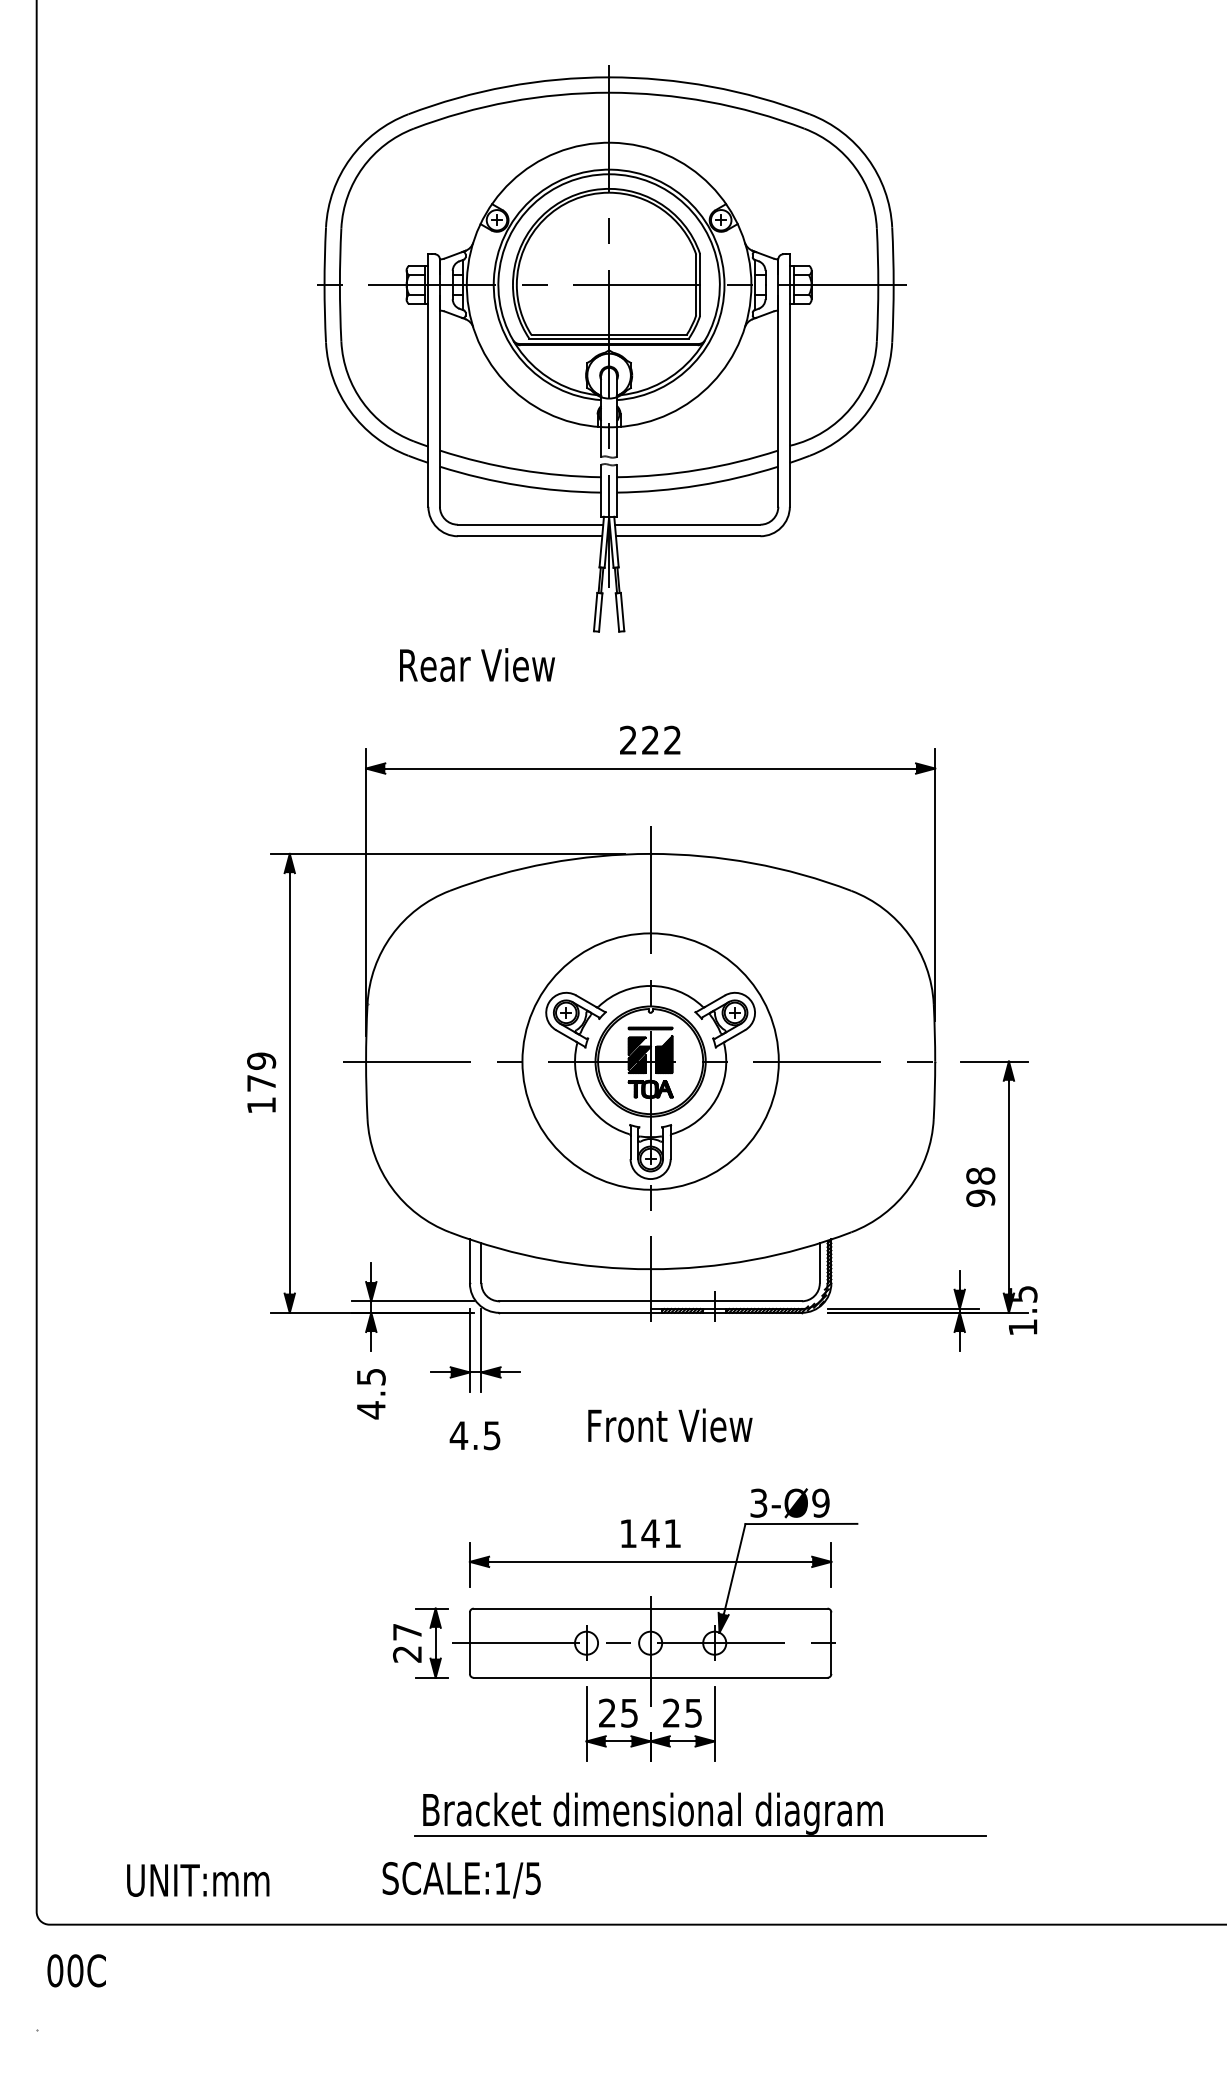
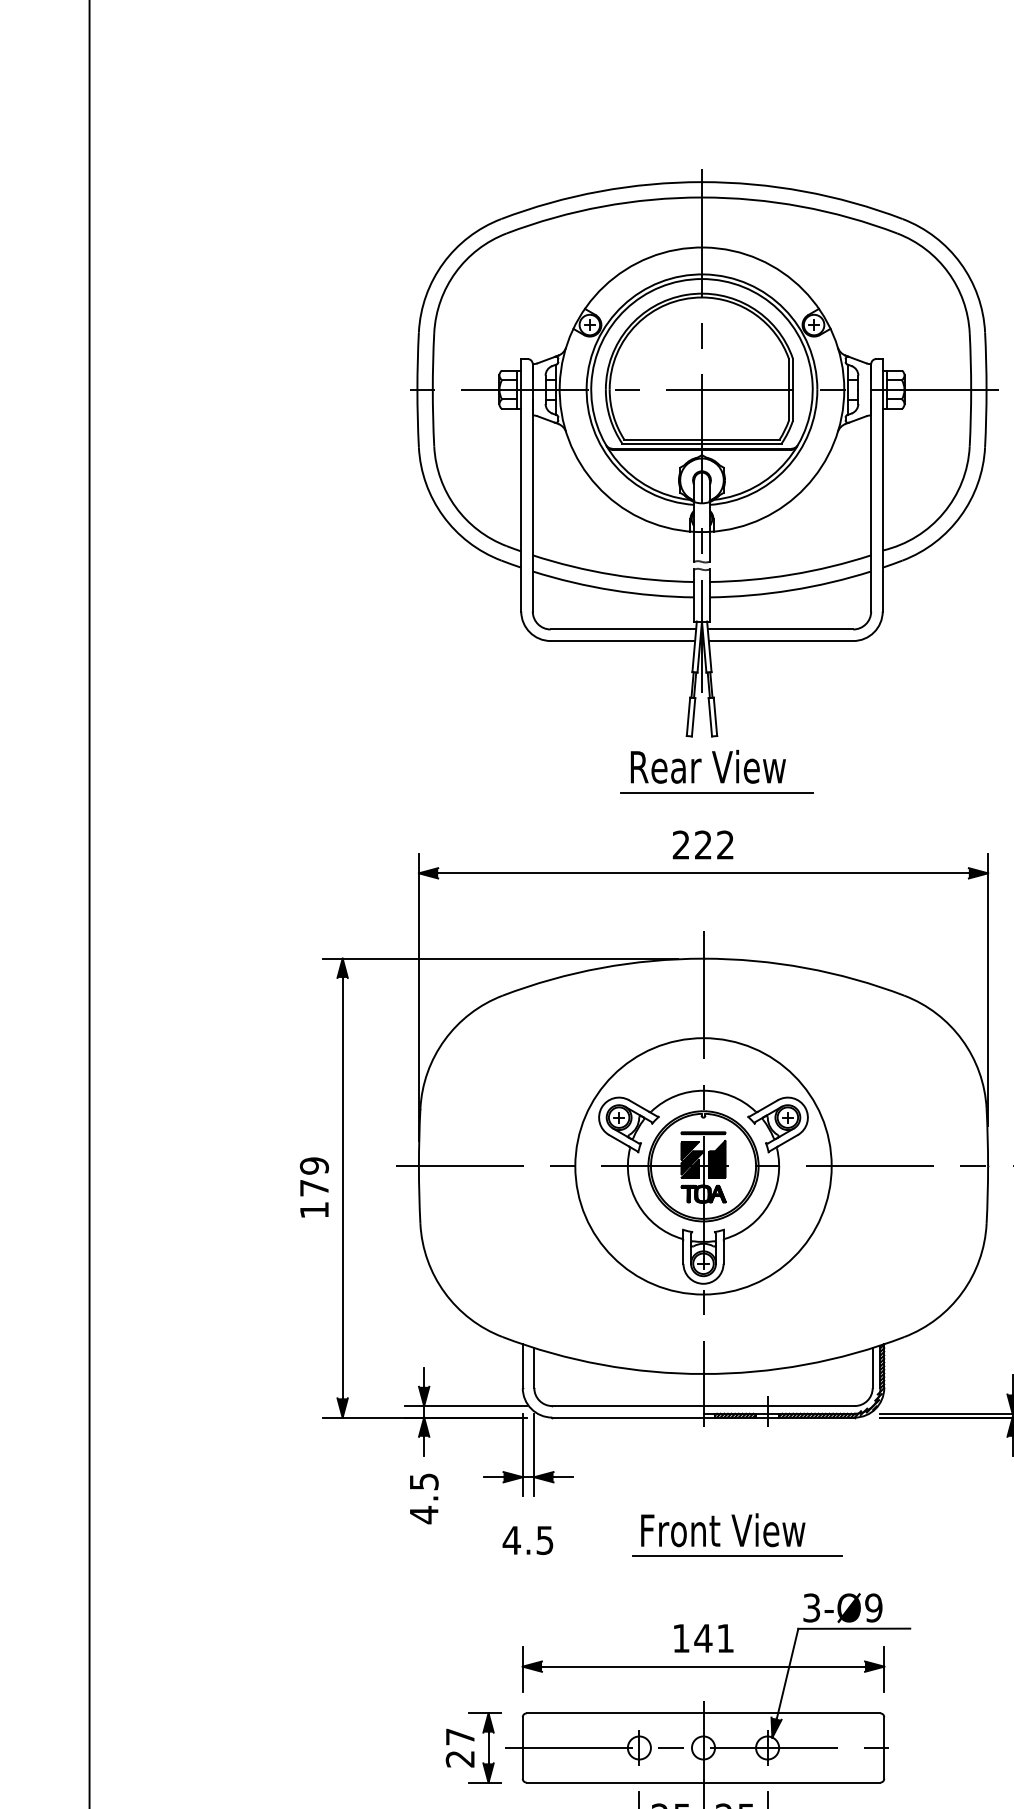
part: (611, 348) -> (704, 453), moved
text: (477, 664) -> (708, 766), moved
line: (663, 688) -> (716, 793), added
line: (684, 1451) -> (737, 1556), added

